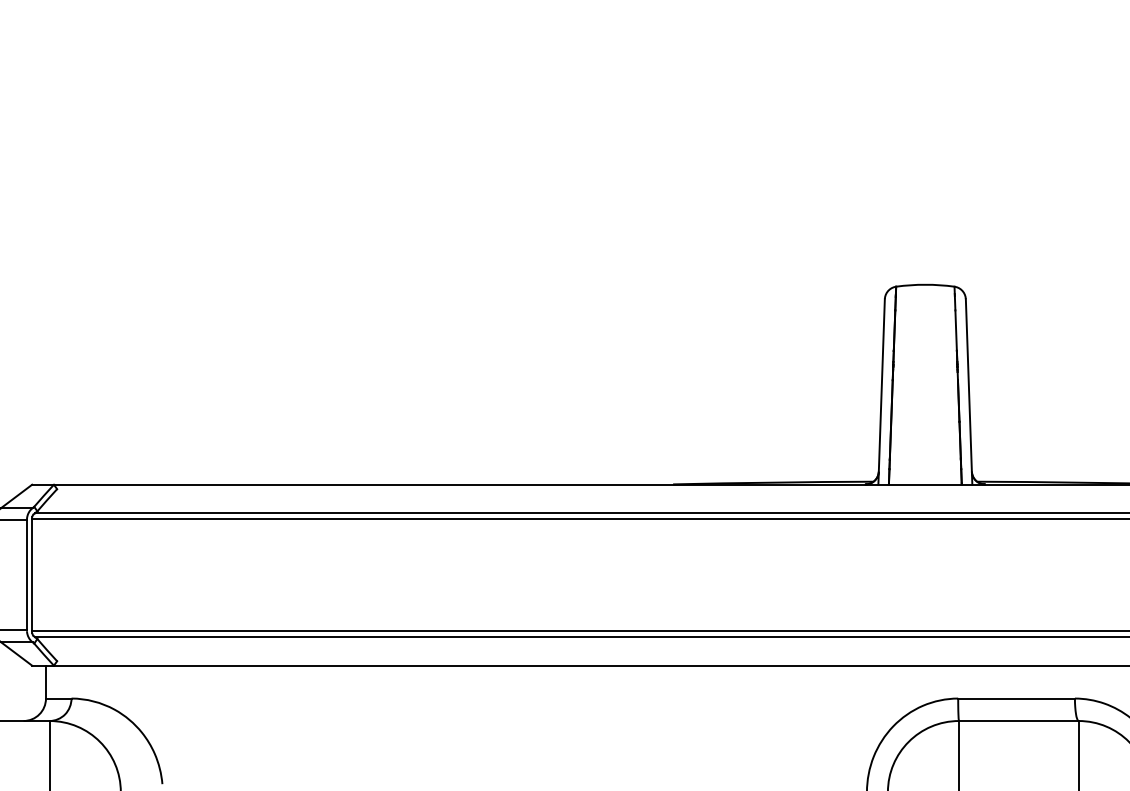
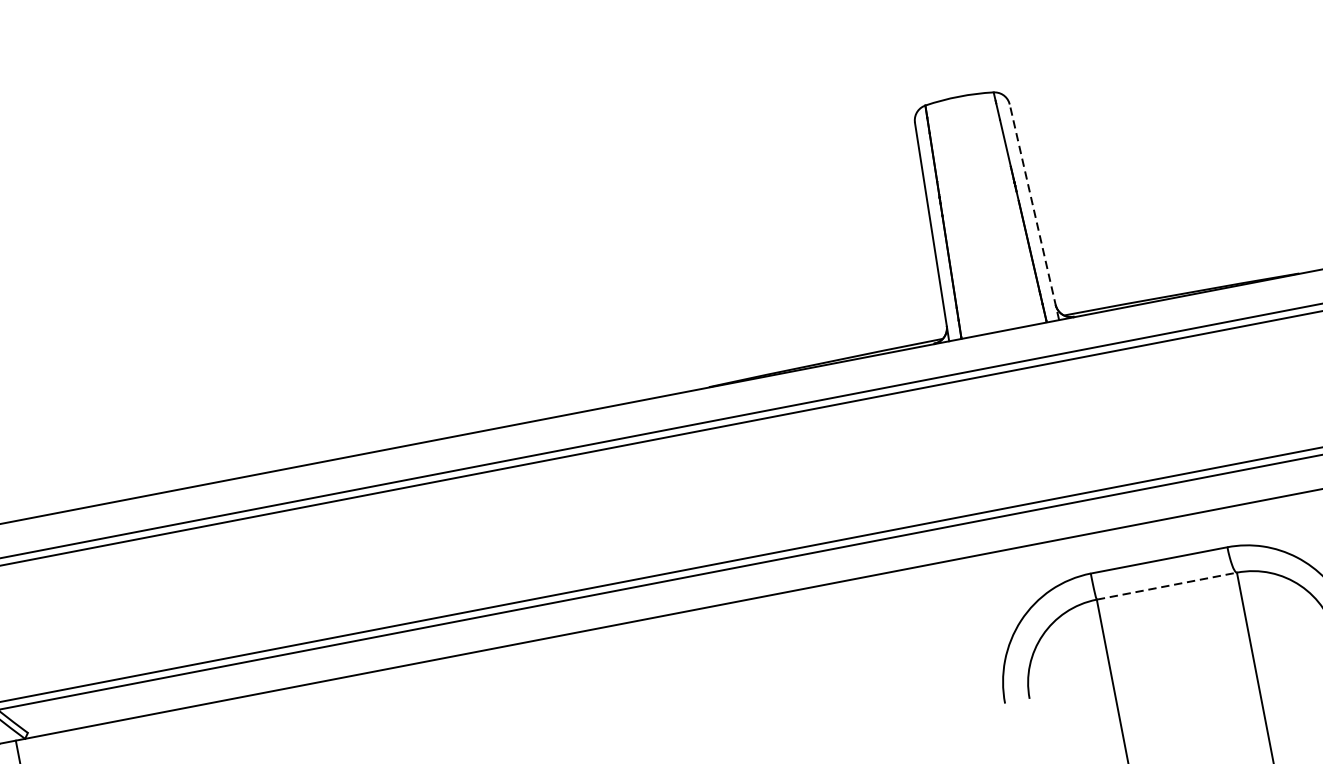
line: (969, 391) -> (1034, 211), solid -> dashed
line: (1018, 721) -> (1166, 586), solid -> dashed

